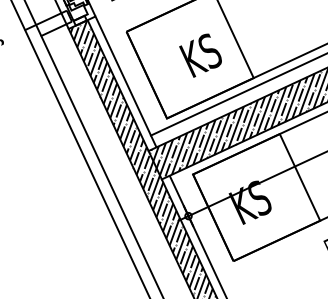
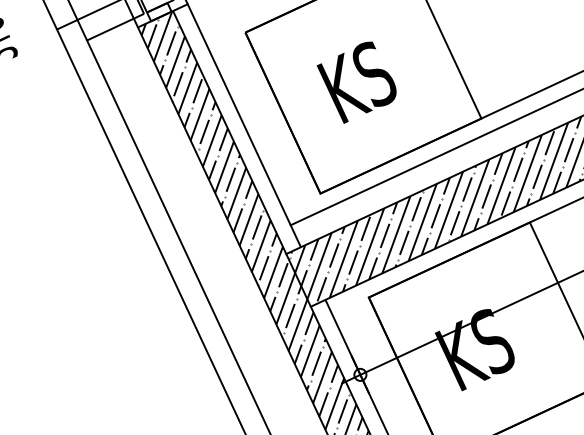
text: (200, 55) -> (356, 82), moved

